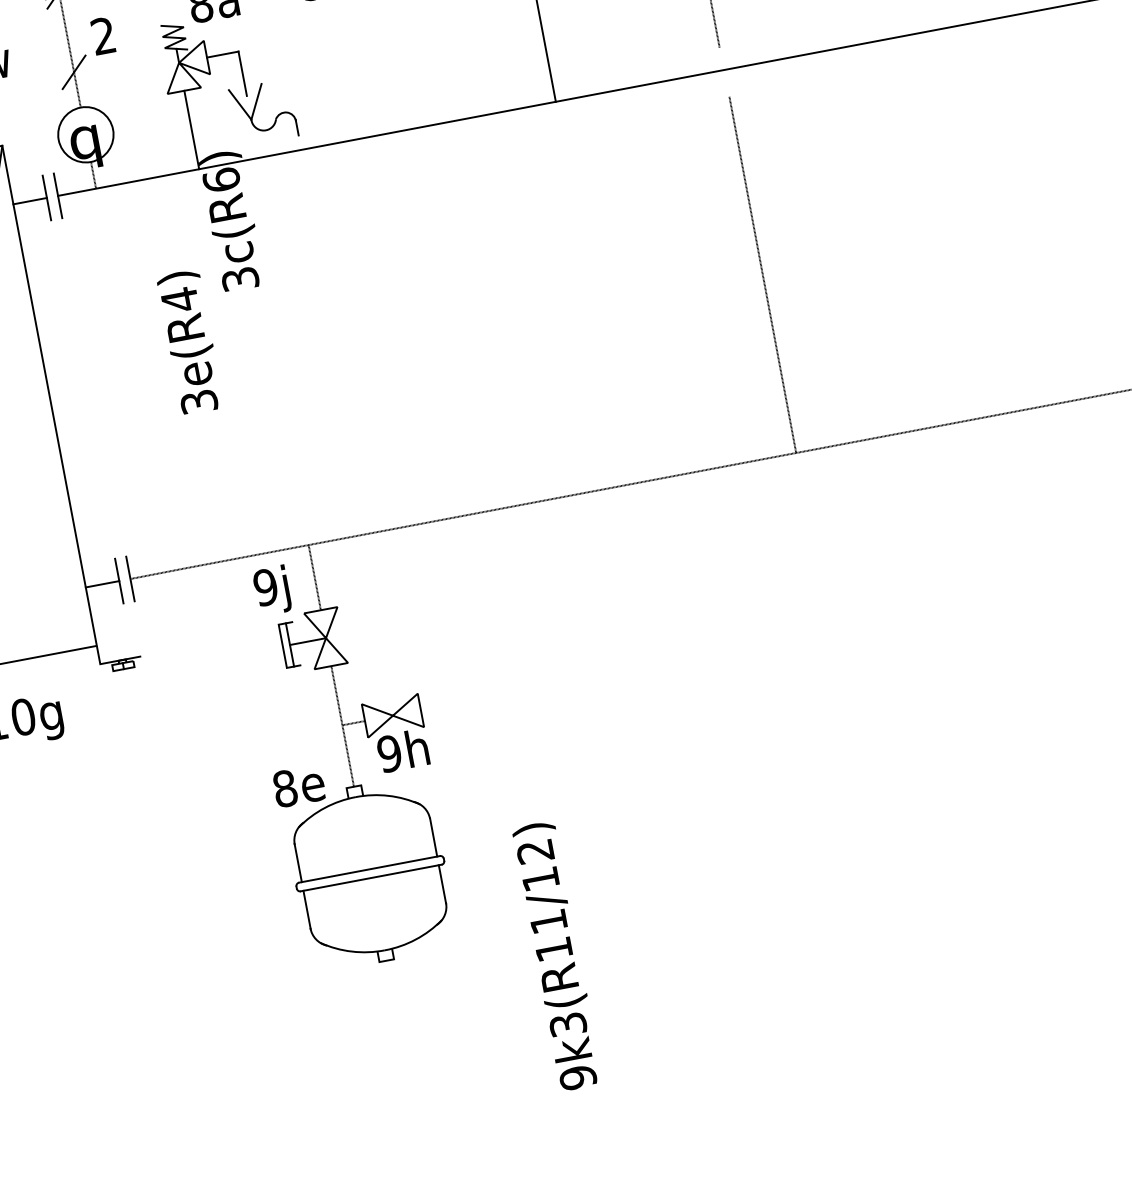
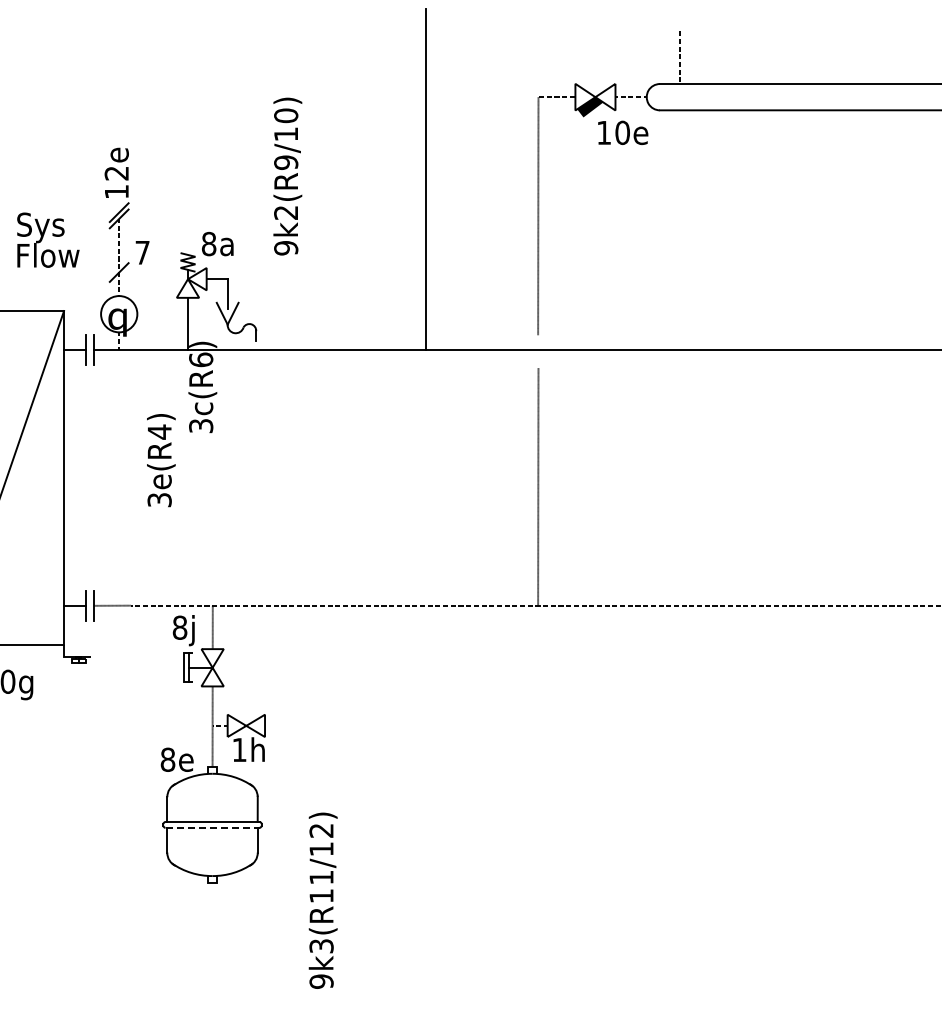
text: (103, 35) -> (142, 252), 2 -> 7
text: (264, 587) -> (179, 627), 9j -> 8j
text: (389, 753) -> (239, 749), 9h -> 1h
line: (371, 877) -> (212, 827), solid -> dashed

